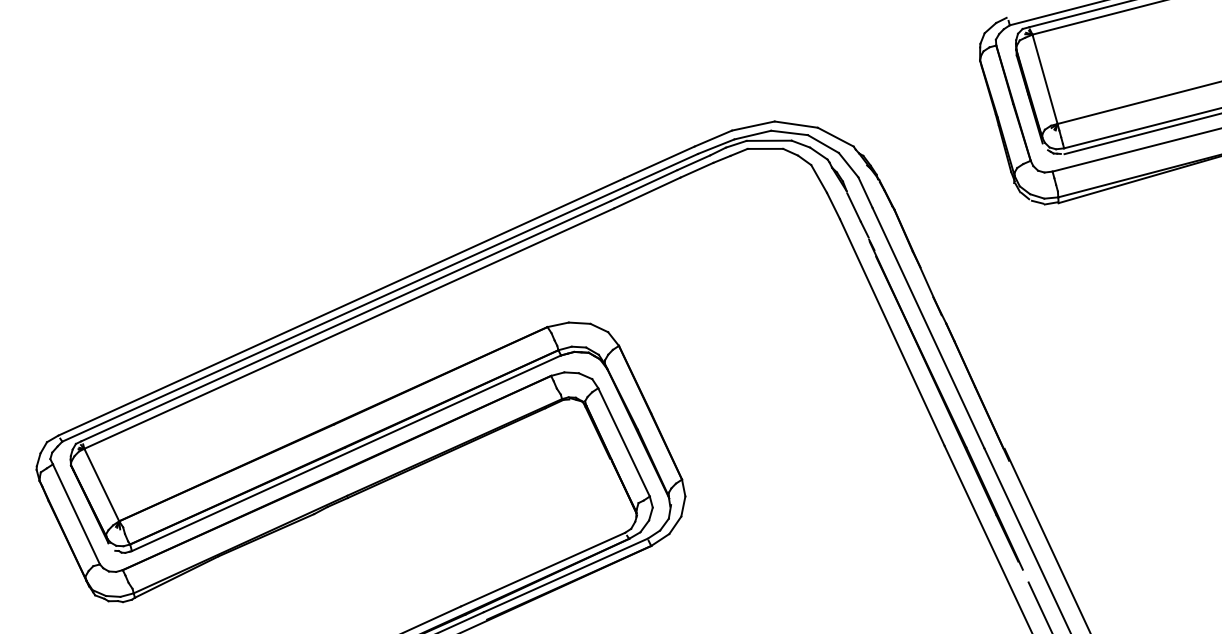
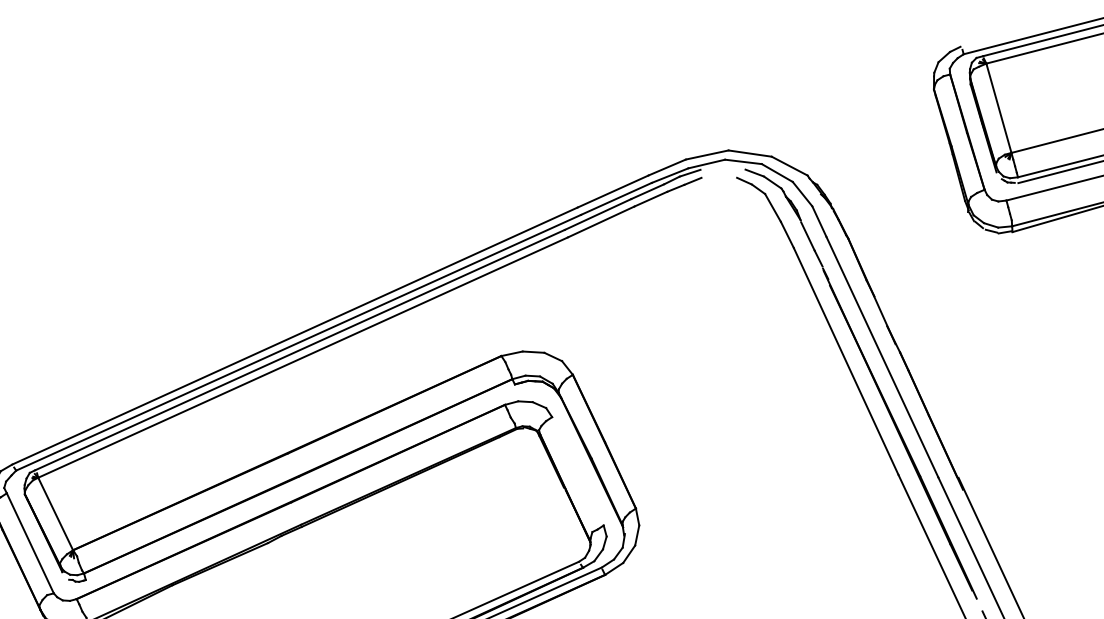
line: (768, 140) -> (722, 169), removed
line: (765, 148) -> (719, 177), removed
line: (623, 442) -> (577, 471), removed
line: (346, 453) -> (300, 482), removed

